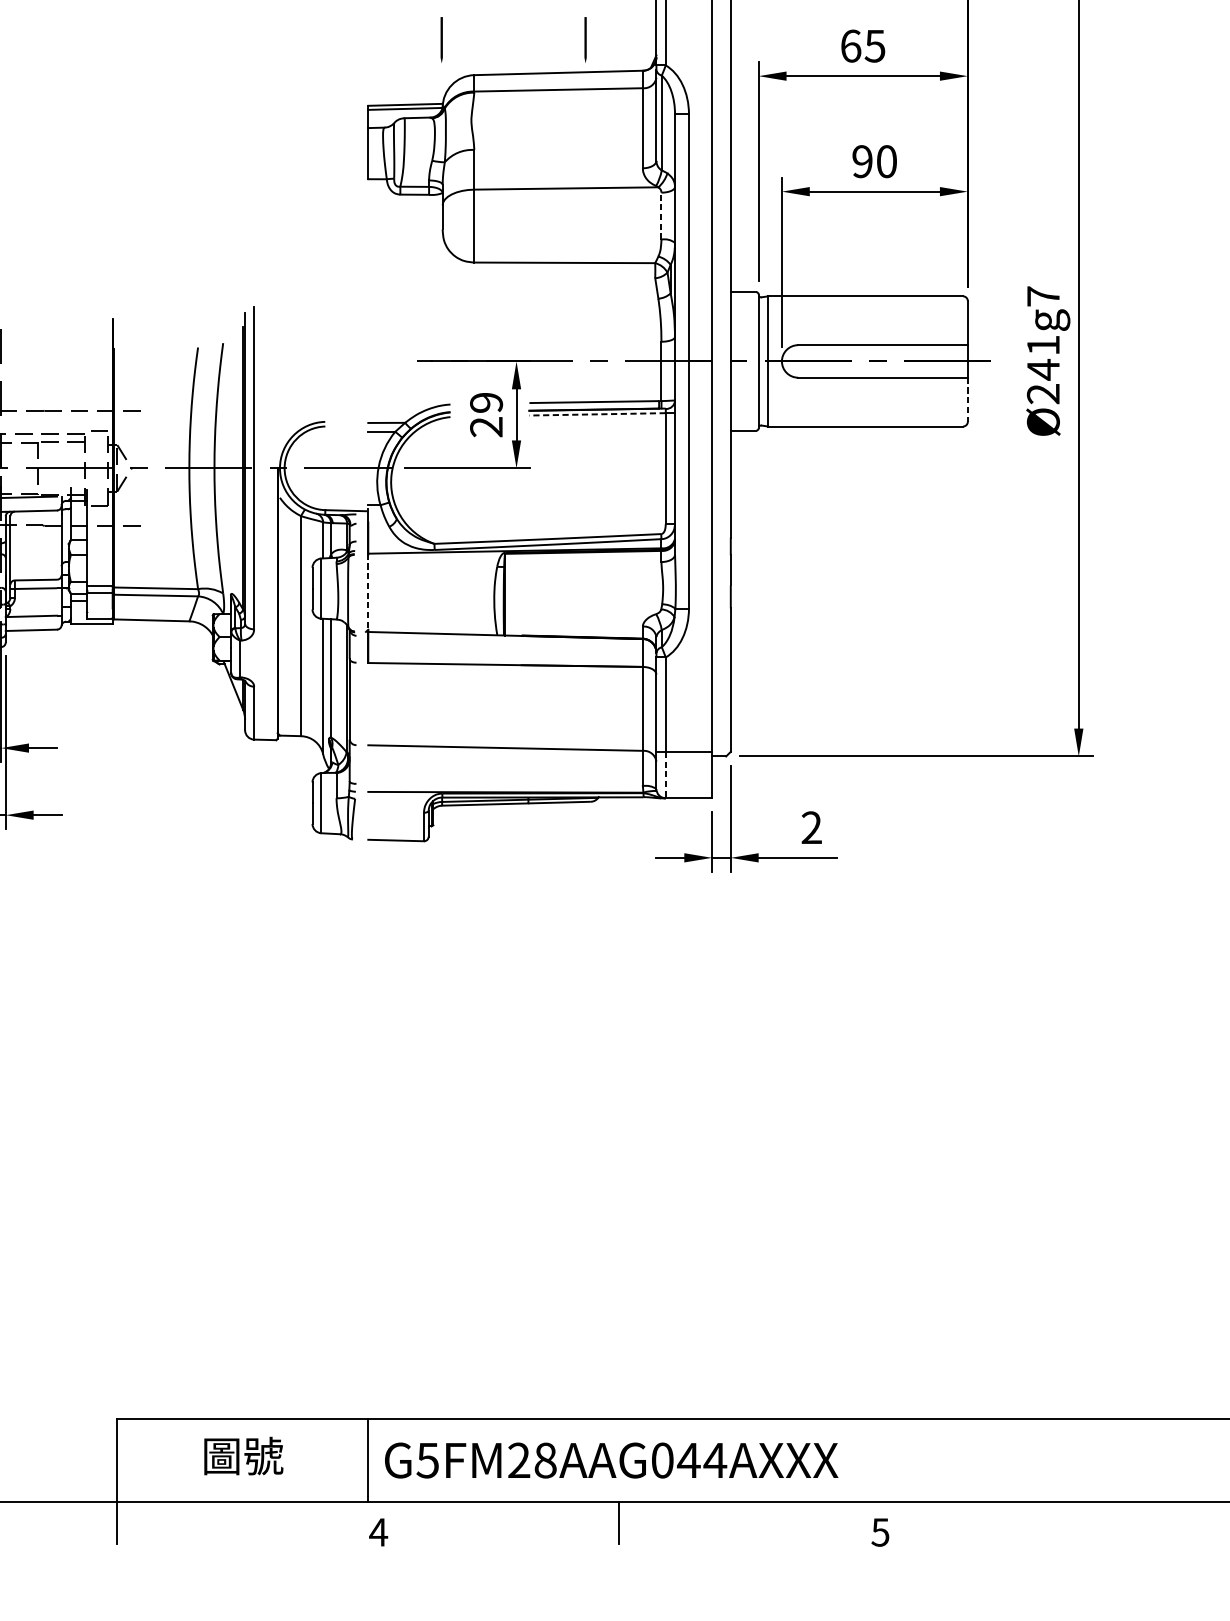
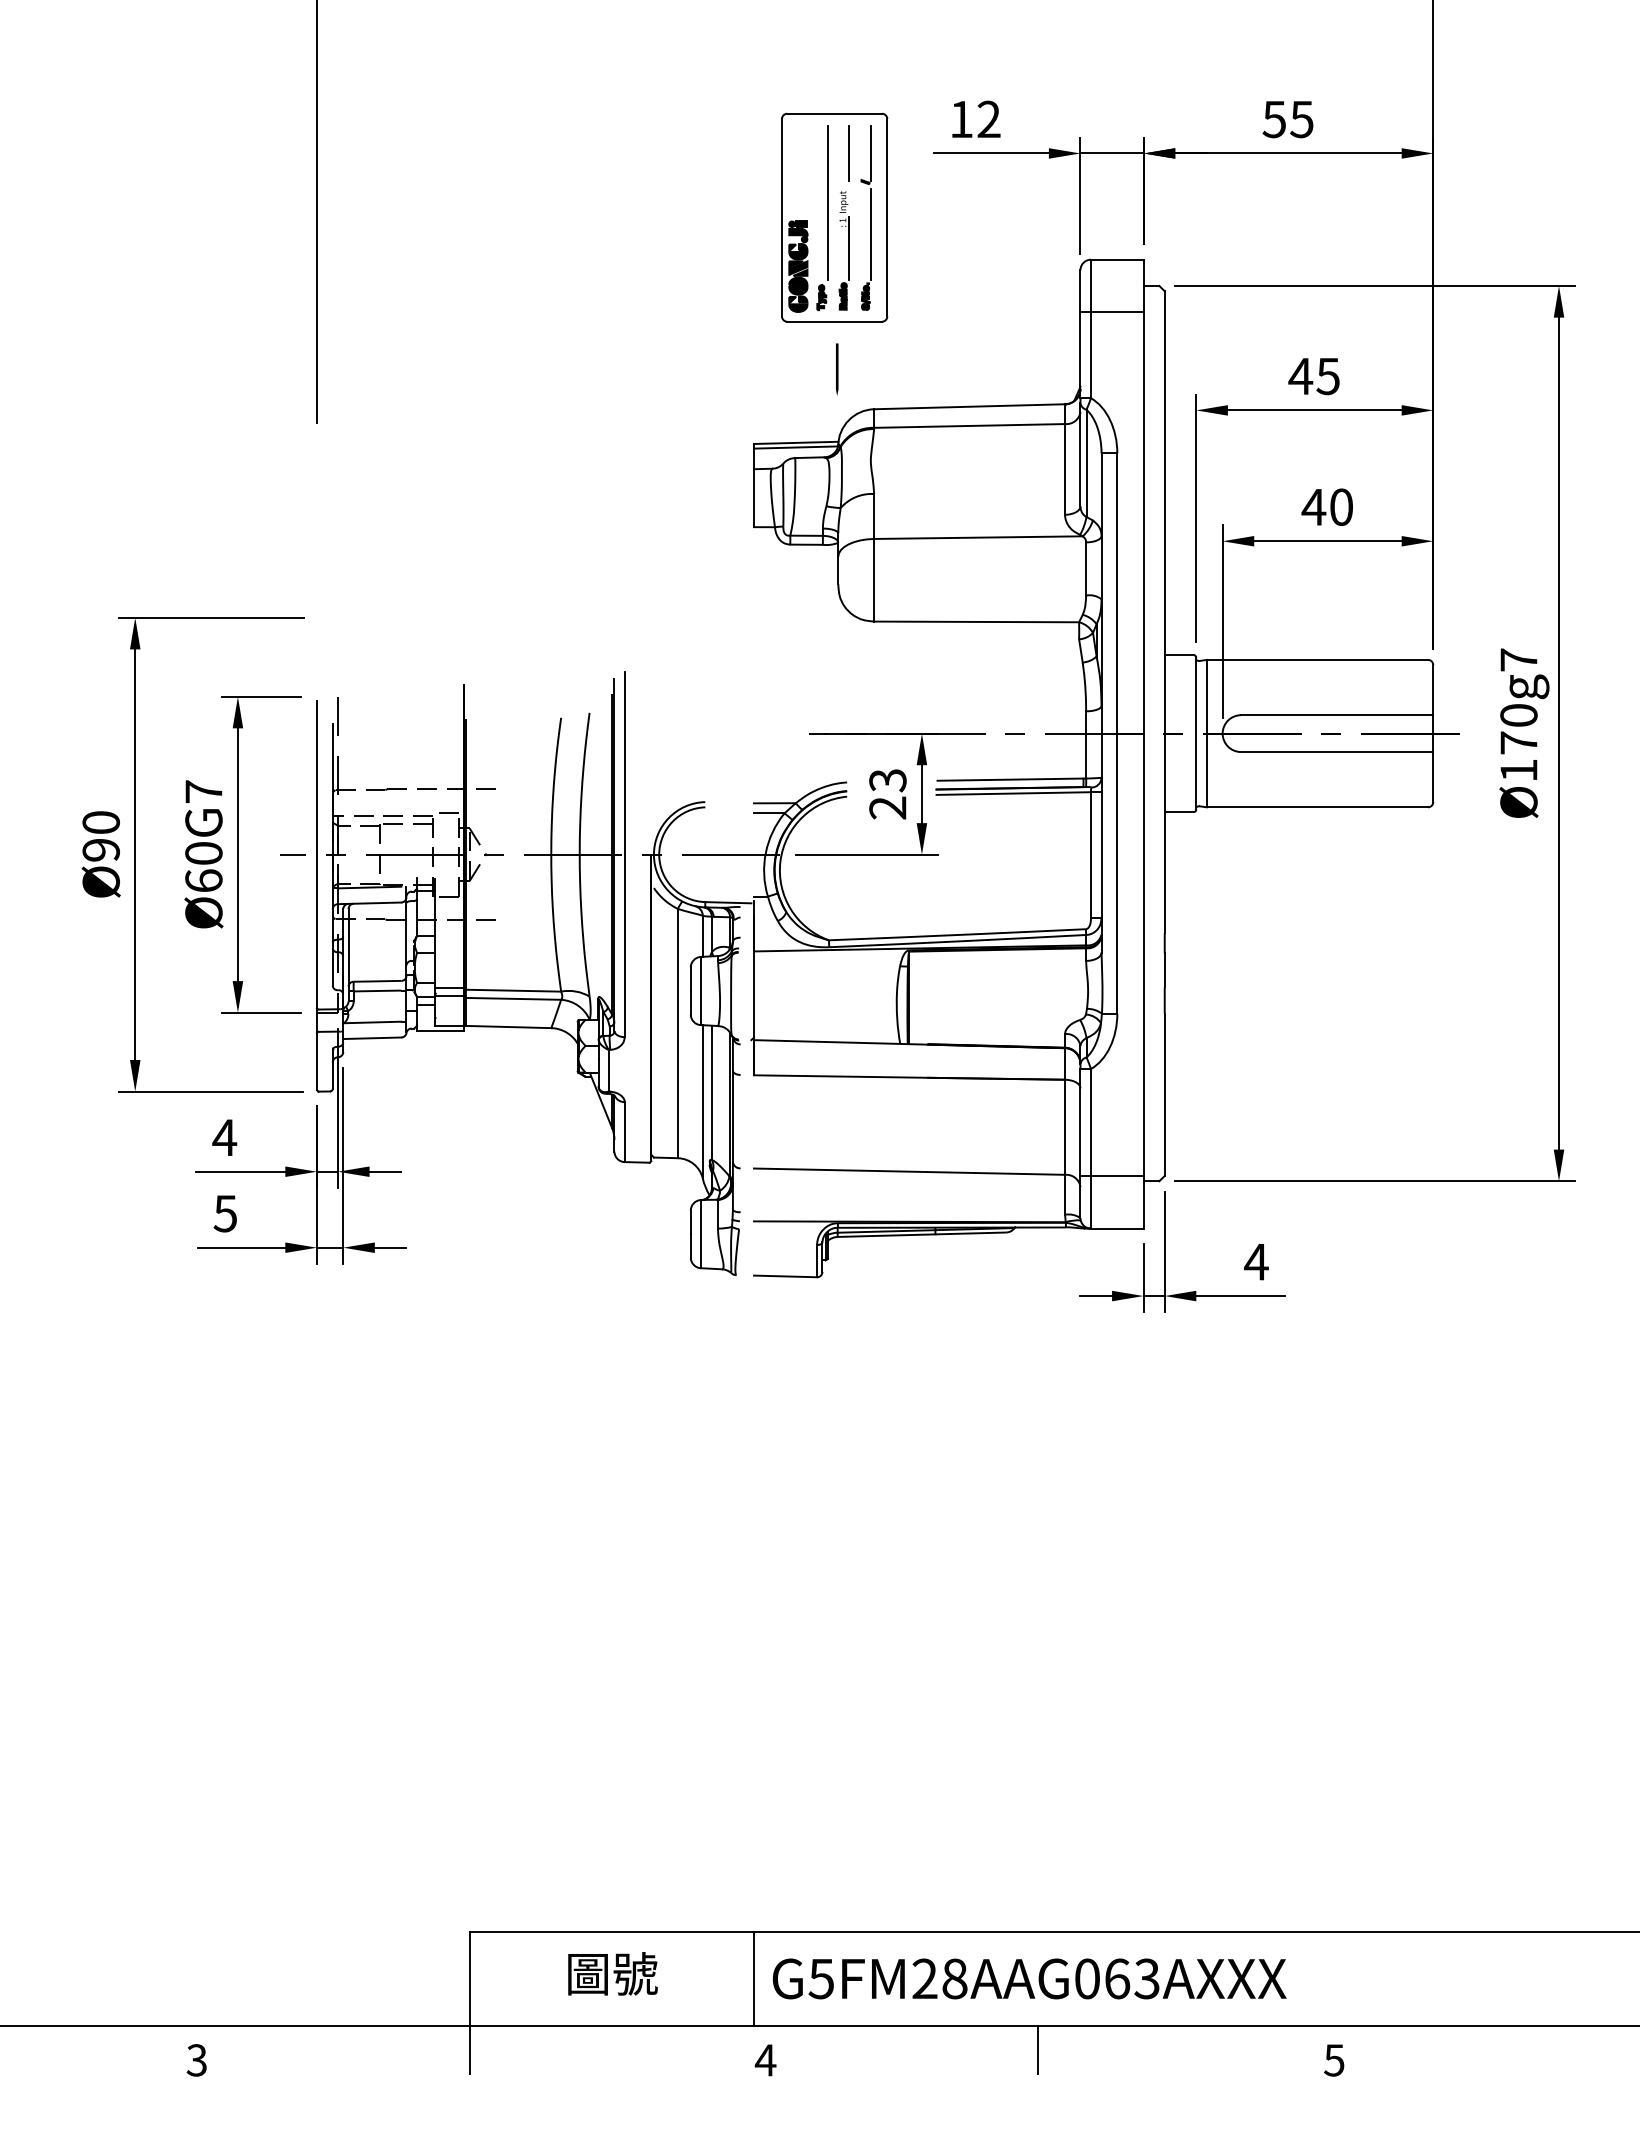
line: (585, 40) -> (1000, 369), removed
text: (850, 46) -> (1300, 376), 65 -> 45
text: (862, 160) -> (1313, 506), 90 -> 40
line: (661, 216) -> (1086, 569), dashed -> solid
text: (1043, 369) -> (1518, 742), Ø241g7 -> Ø170g7
line: (968, 400) -> (1433, 777), dashed -> solid
text: (486, 402) -> (887, 780), 29 -> 23
line: (597, 414) -> (1013, 793), dashed -> solid
line: (368, 593) -> (754, 996), dashed -> solid
line: (666, 775) -> (1091, 1202), dashed -> solid
text: (811, 827) -> (1256, 1261), 2 -> 4
text: (701, 1460) -> (1131, 1978), G5FM28AAG044AXXX -> G5FM28AAG063AXXX

